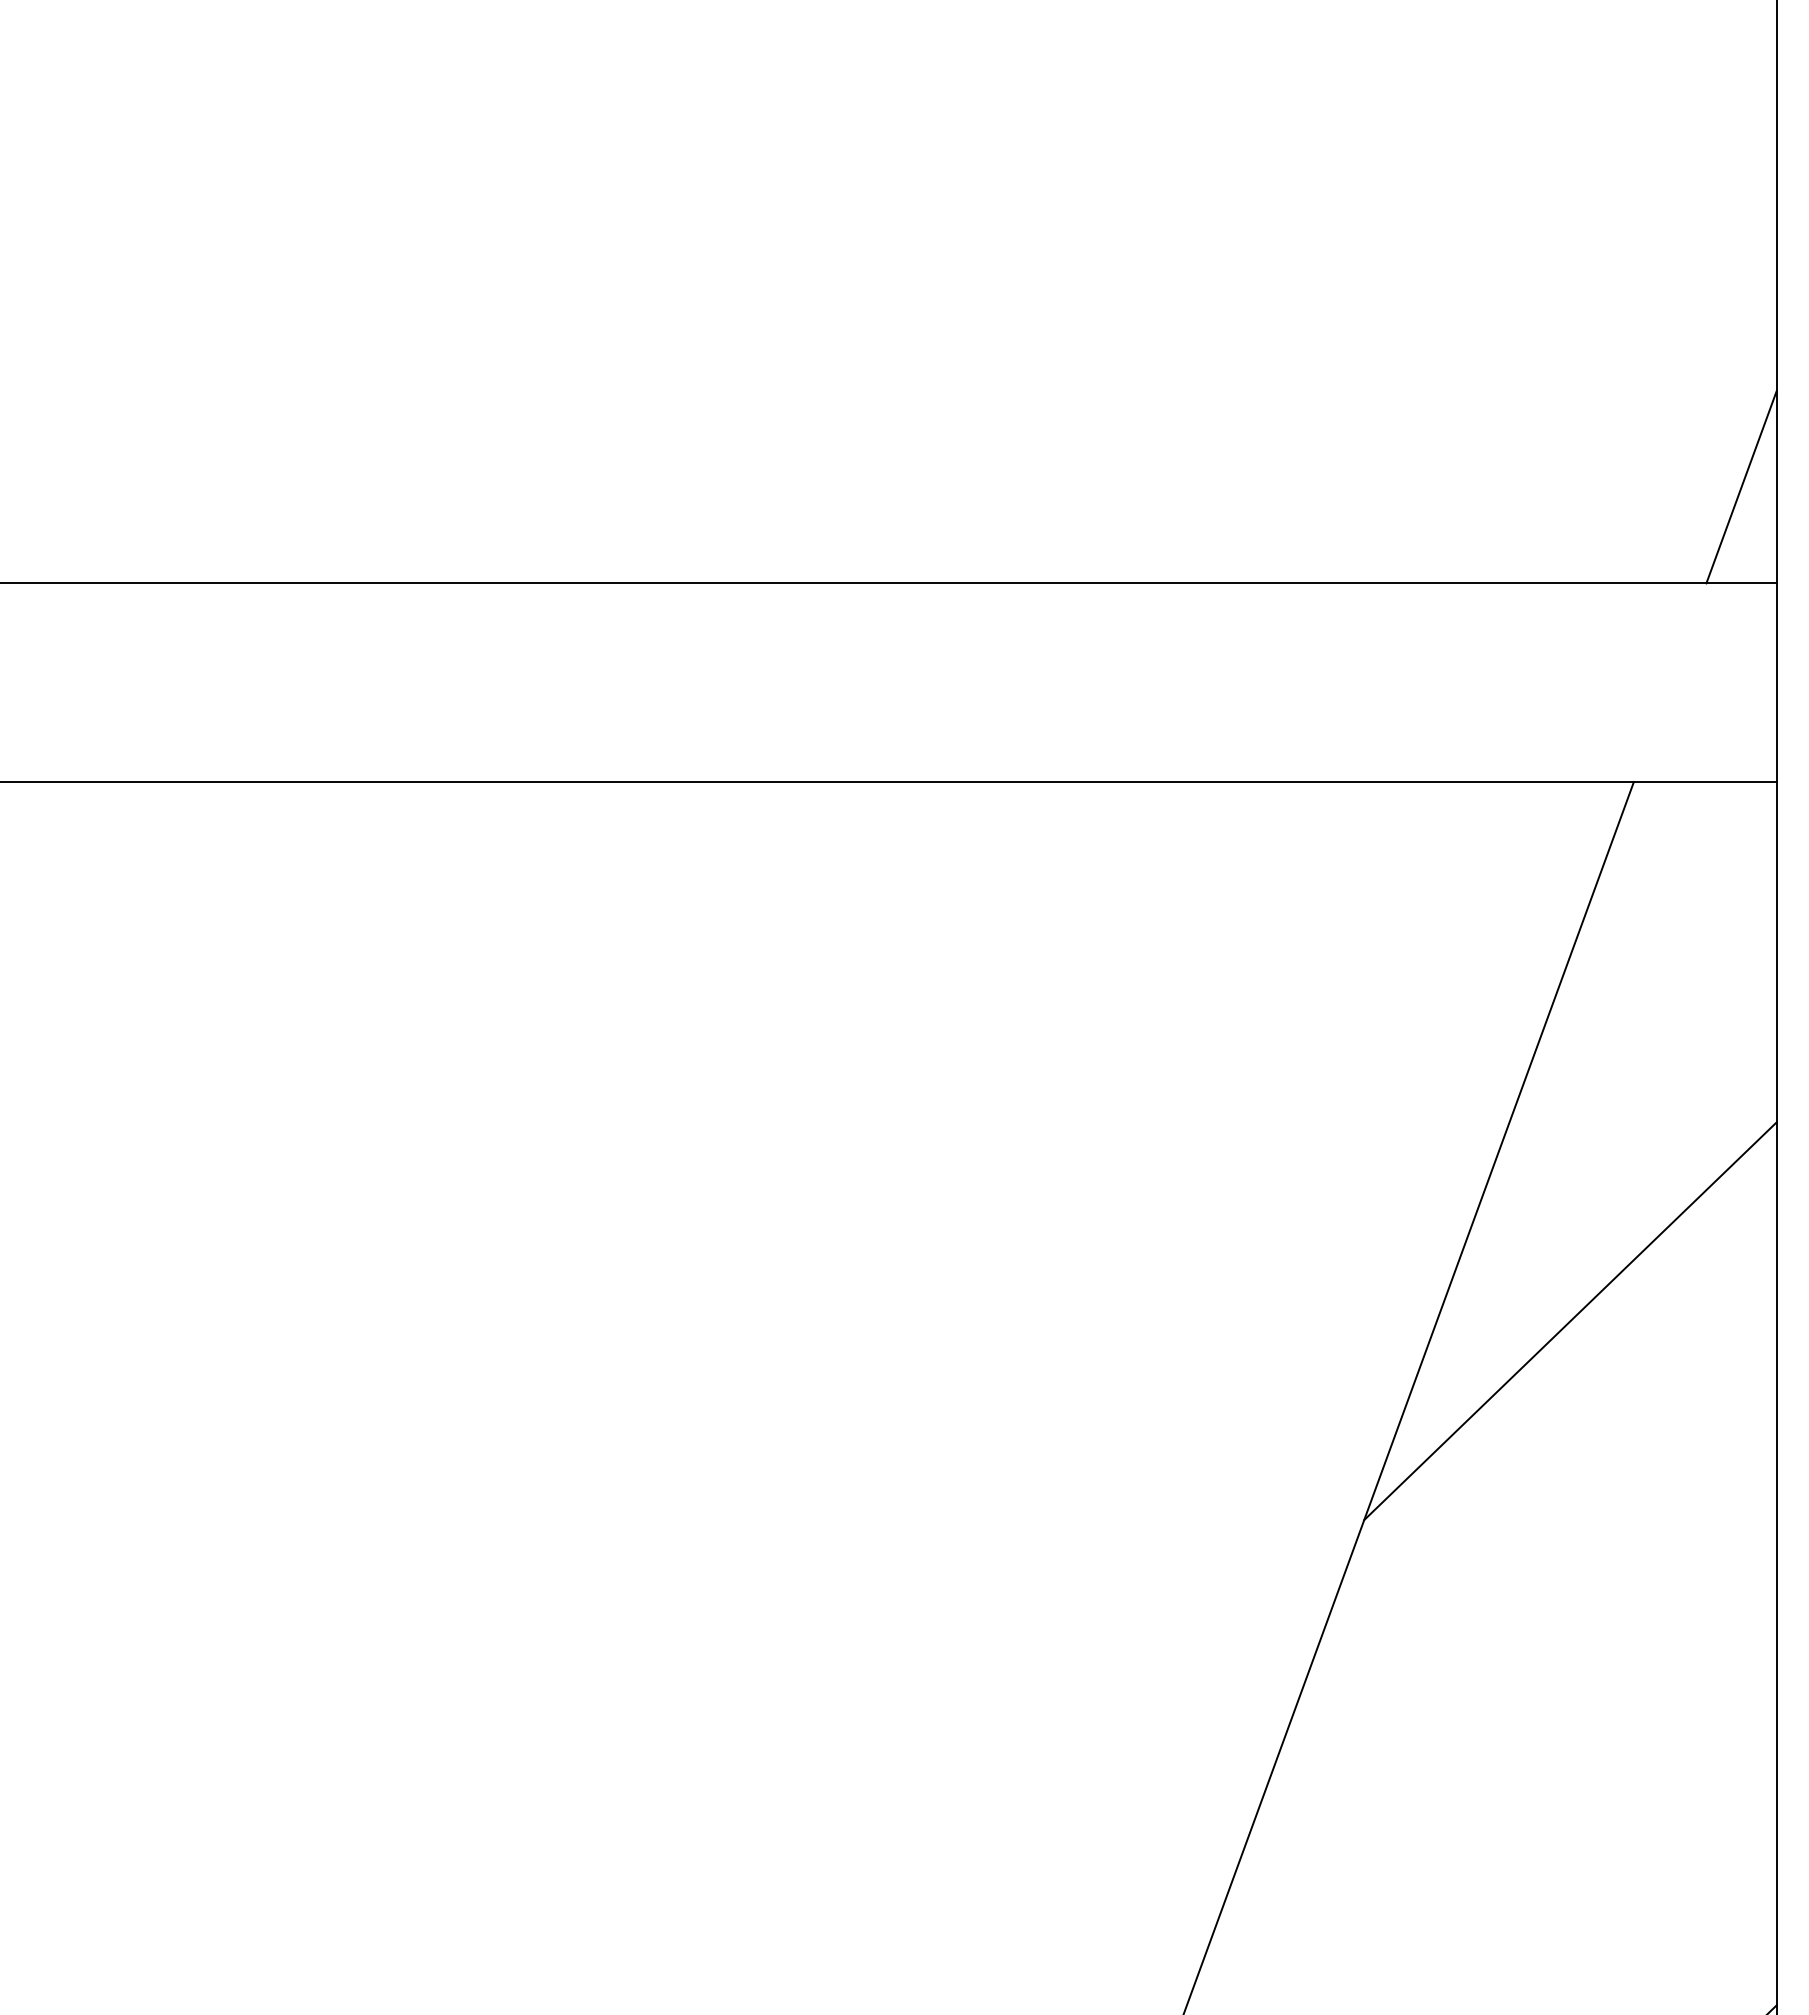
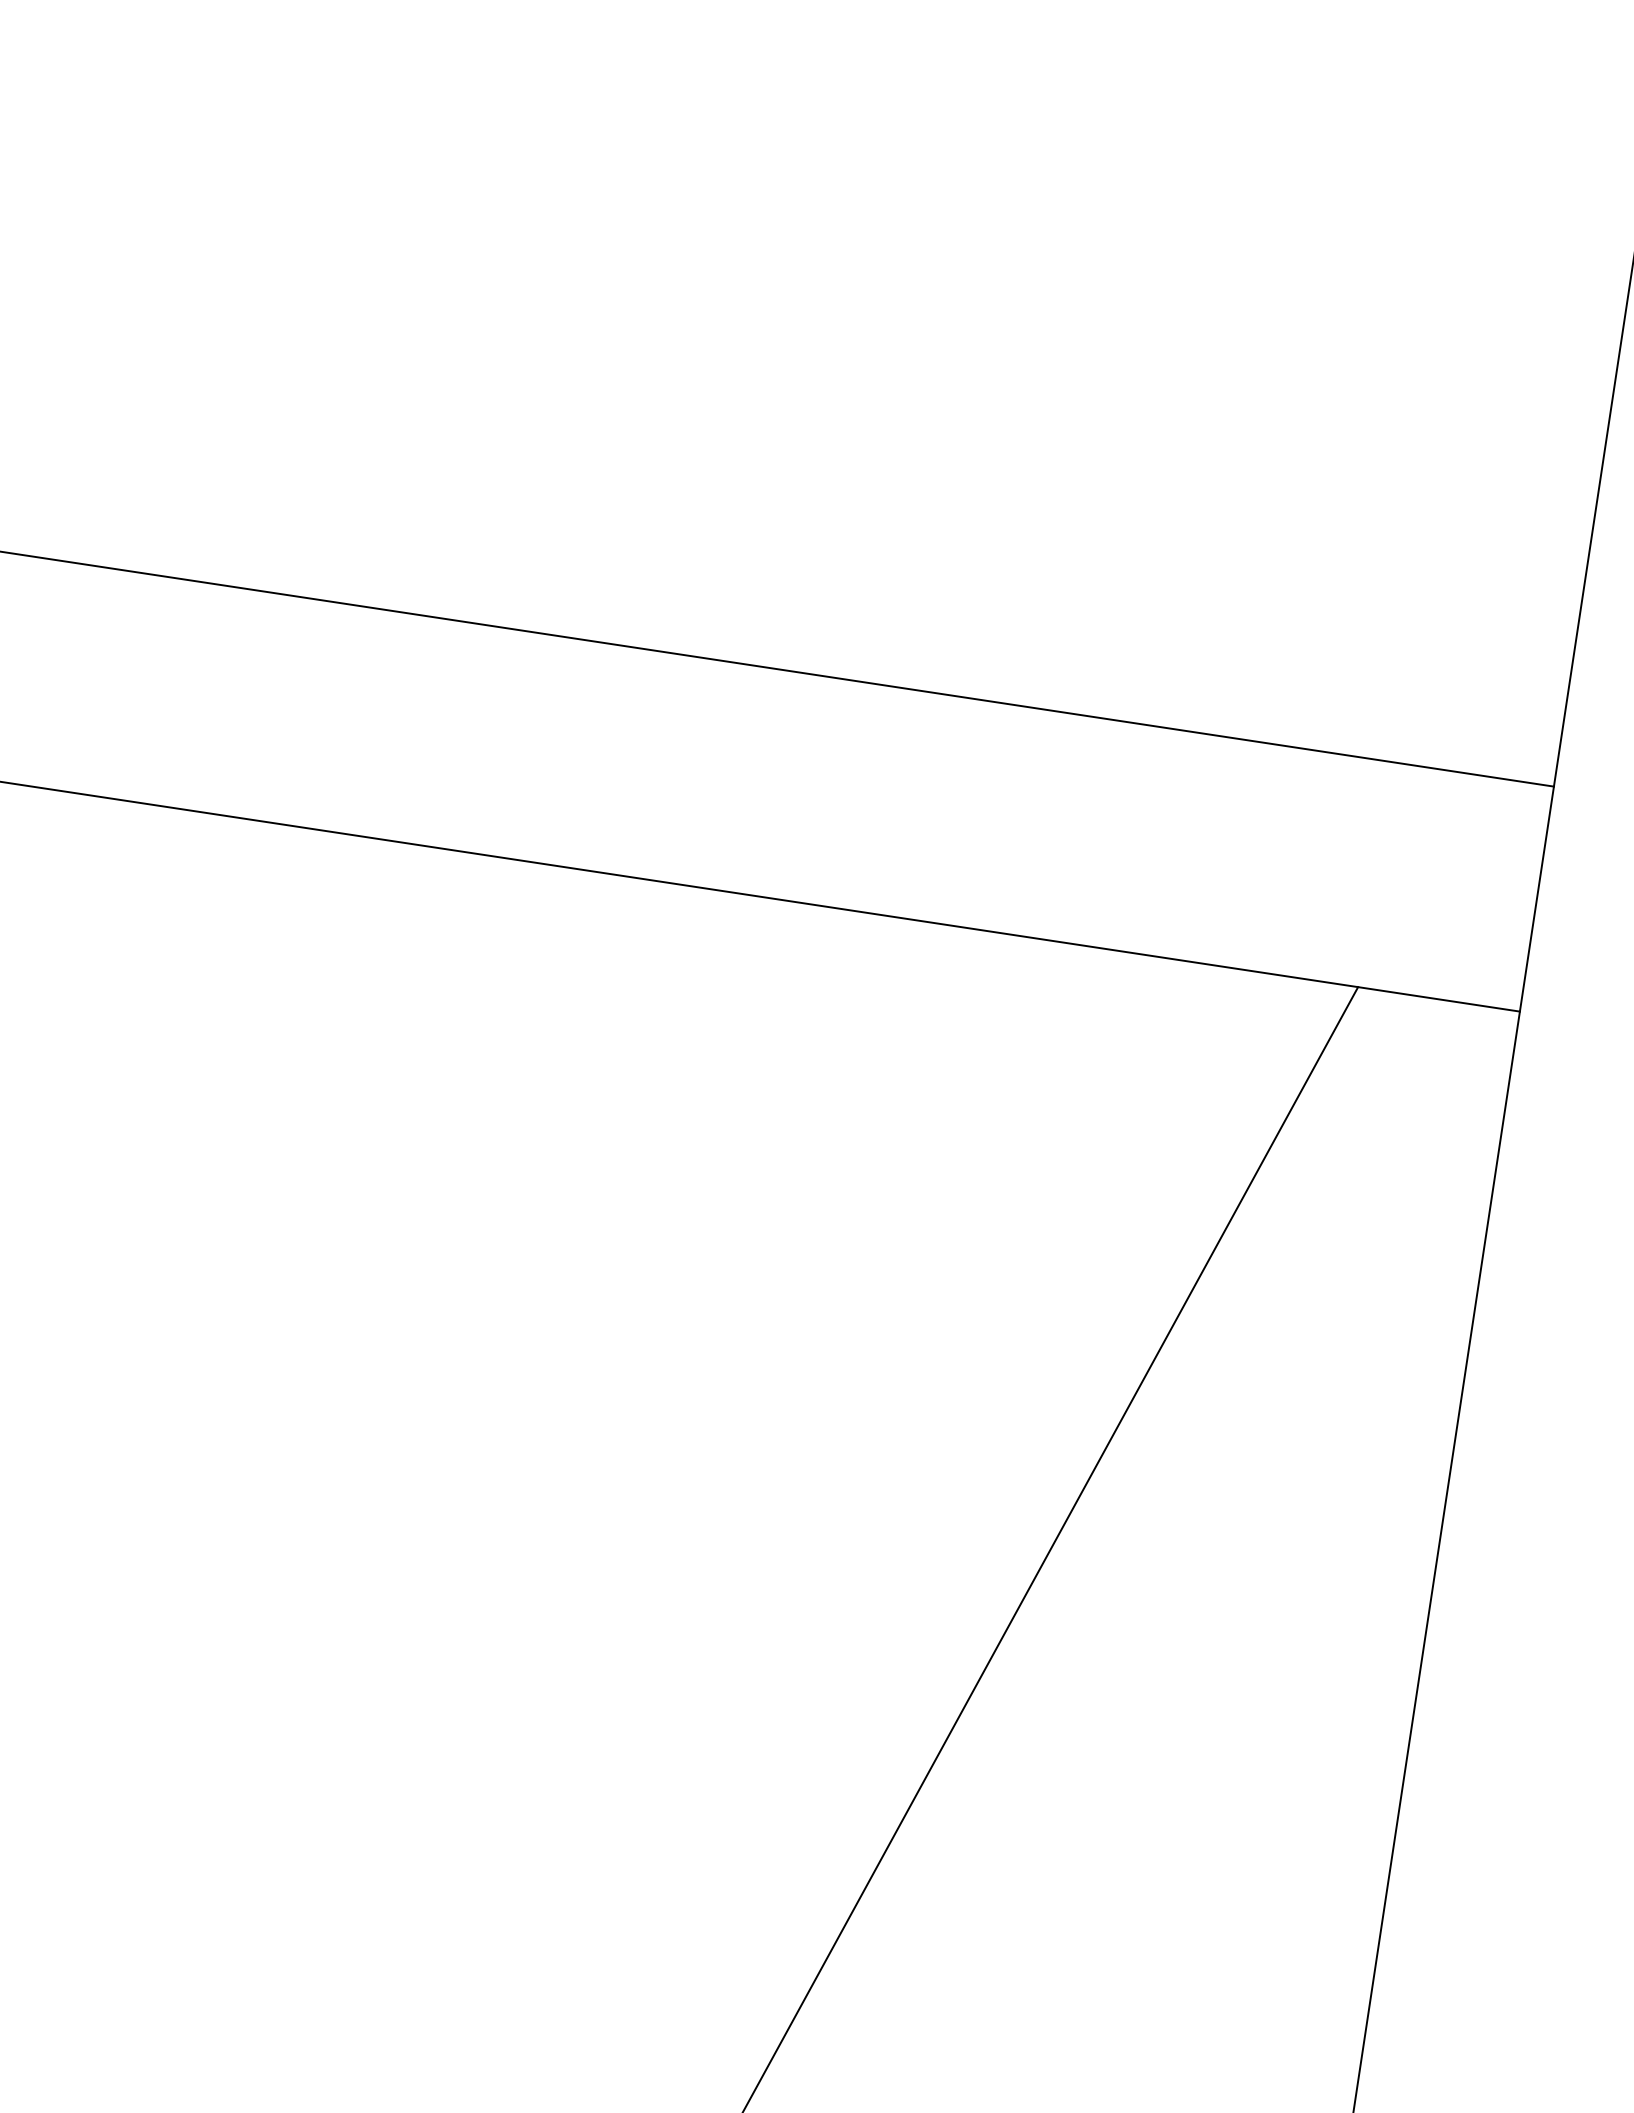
line: (1741, 487) -> (1530, 671), removed
line: (1570, 1321) -> (1193, 1587), removed

